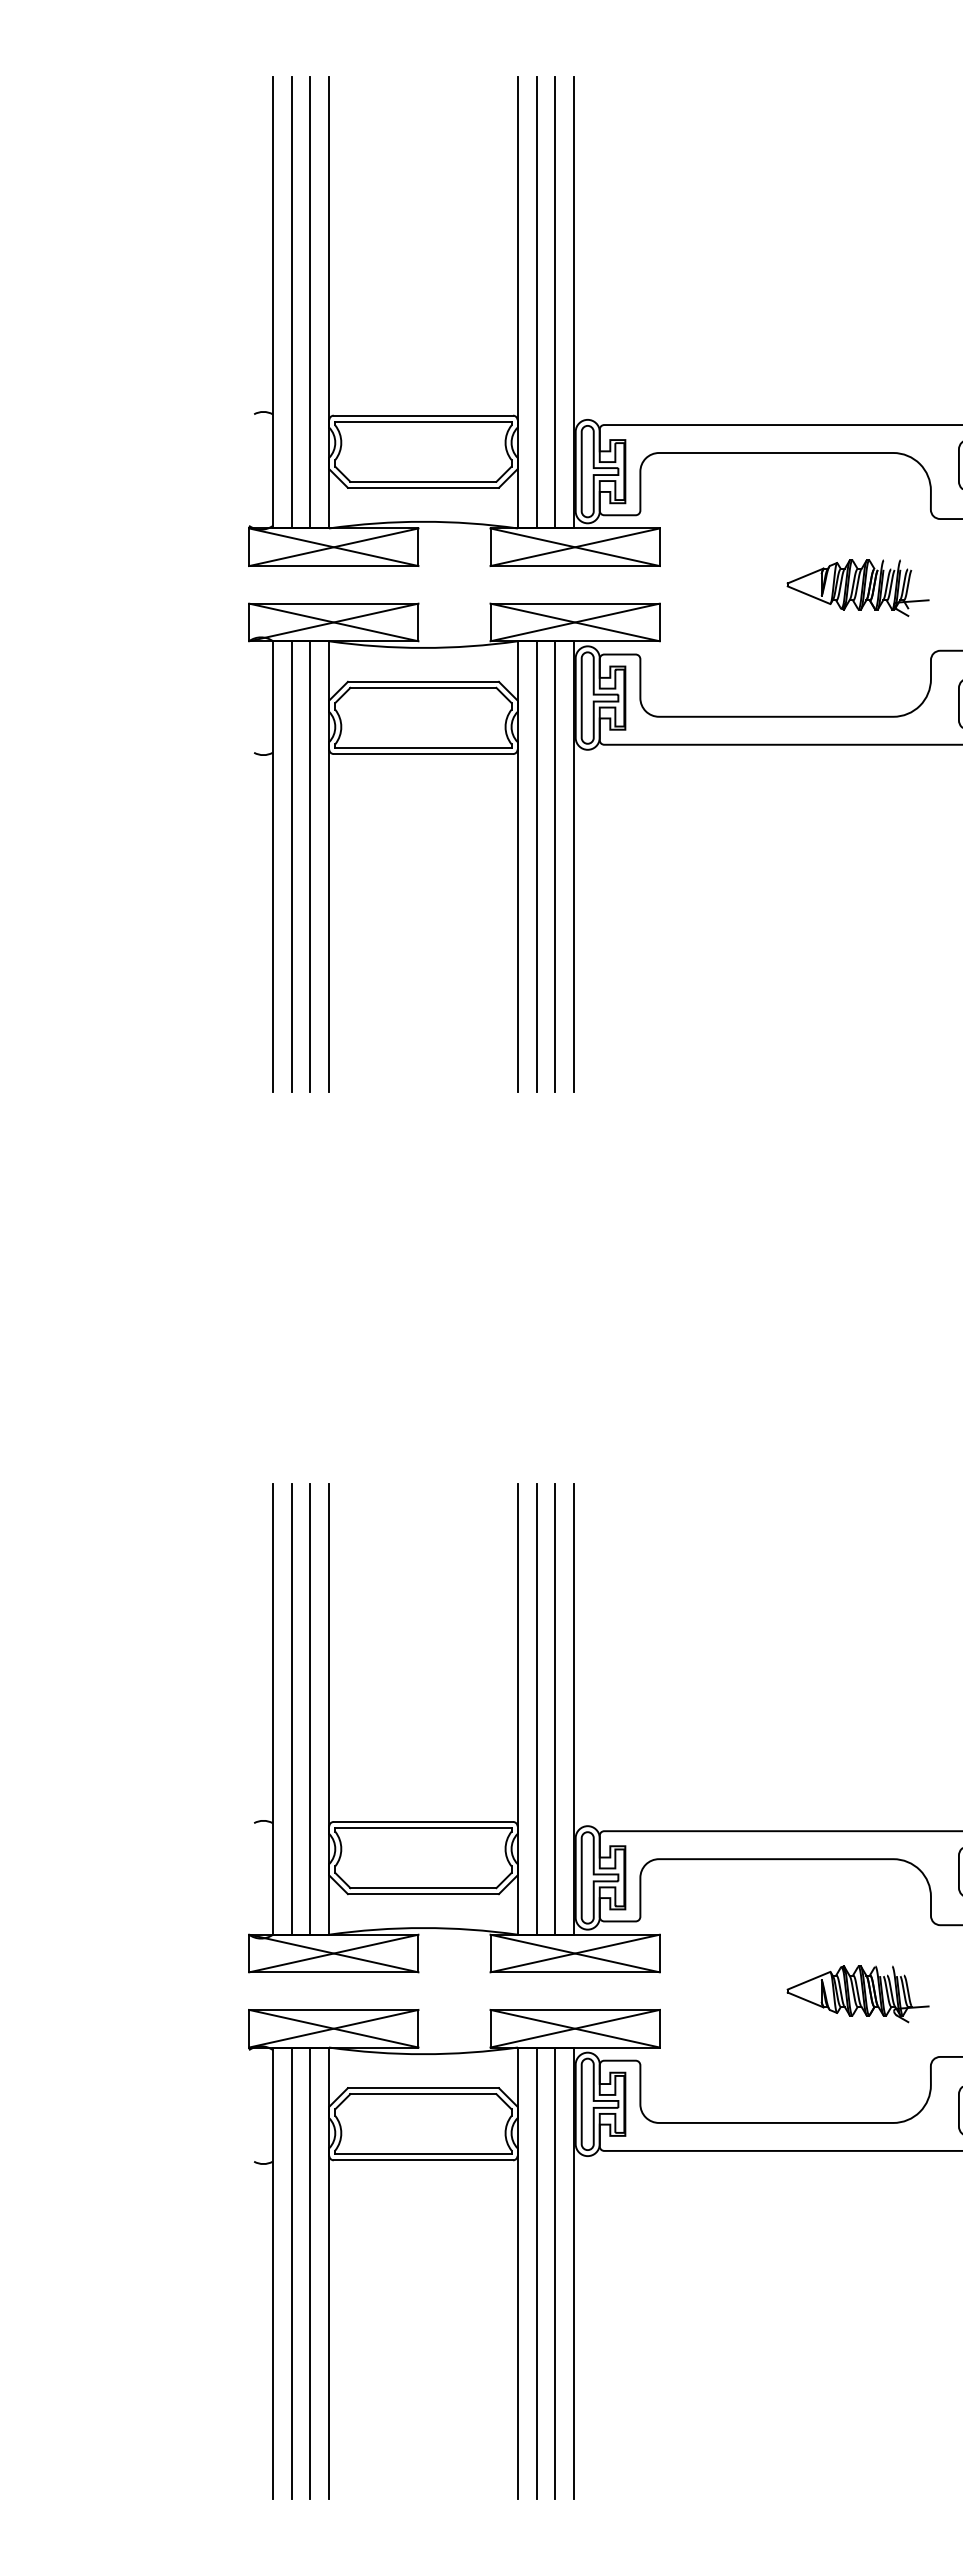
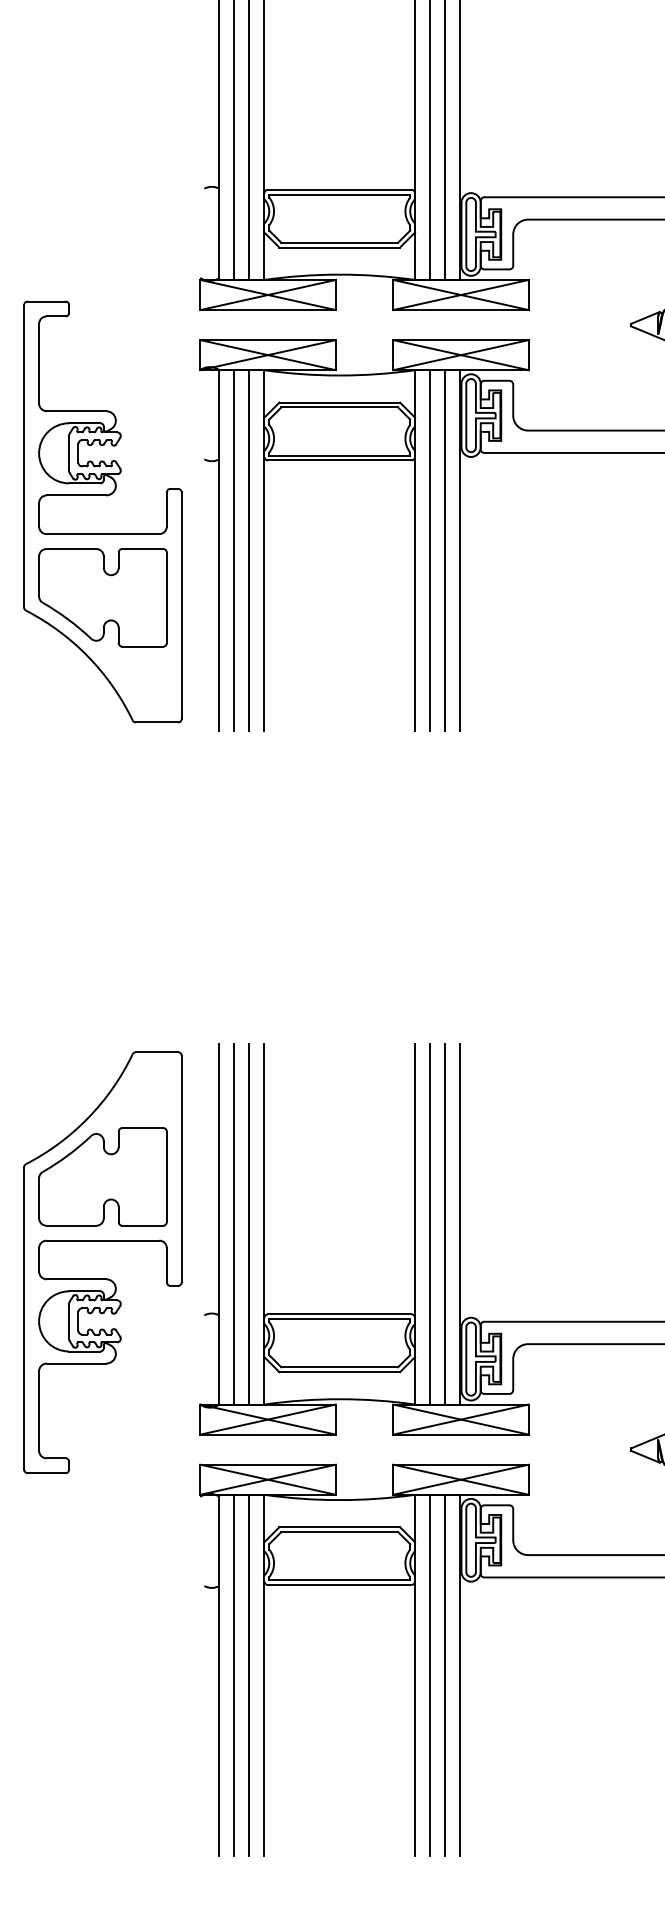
part: (127, 798) -> (103, 495), added
part: (127, 1777) -> (103, 1278), added

